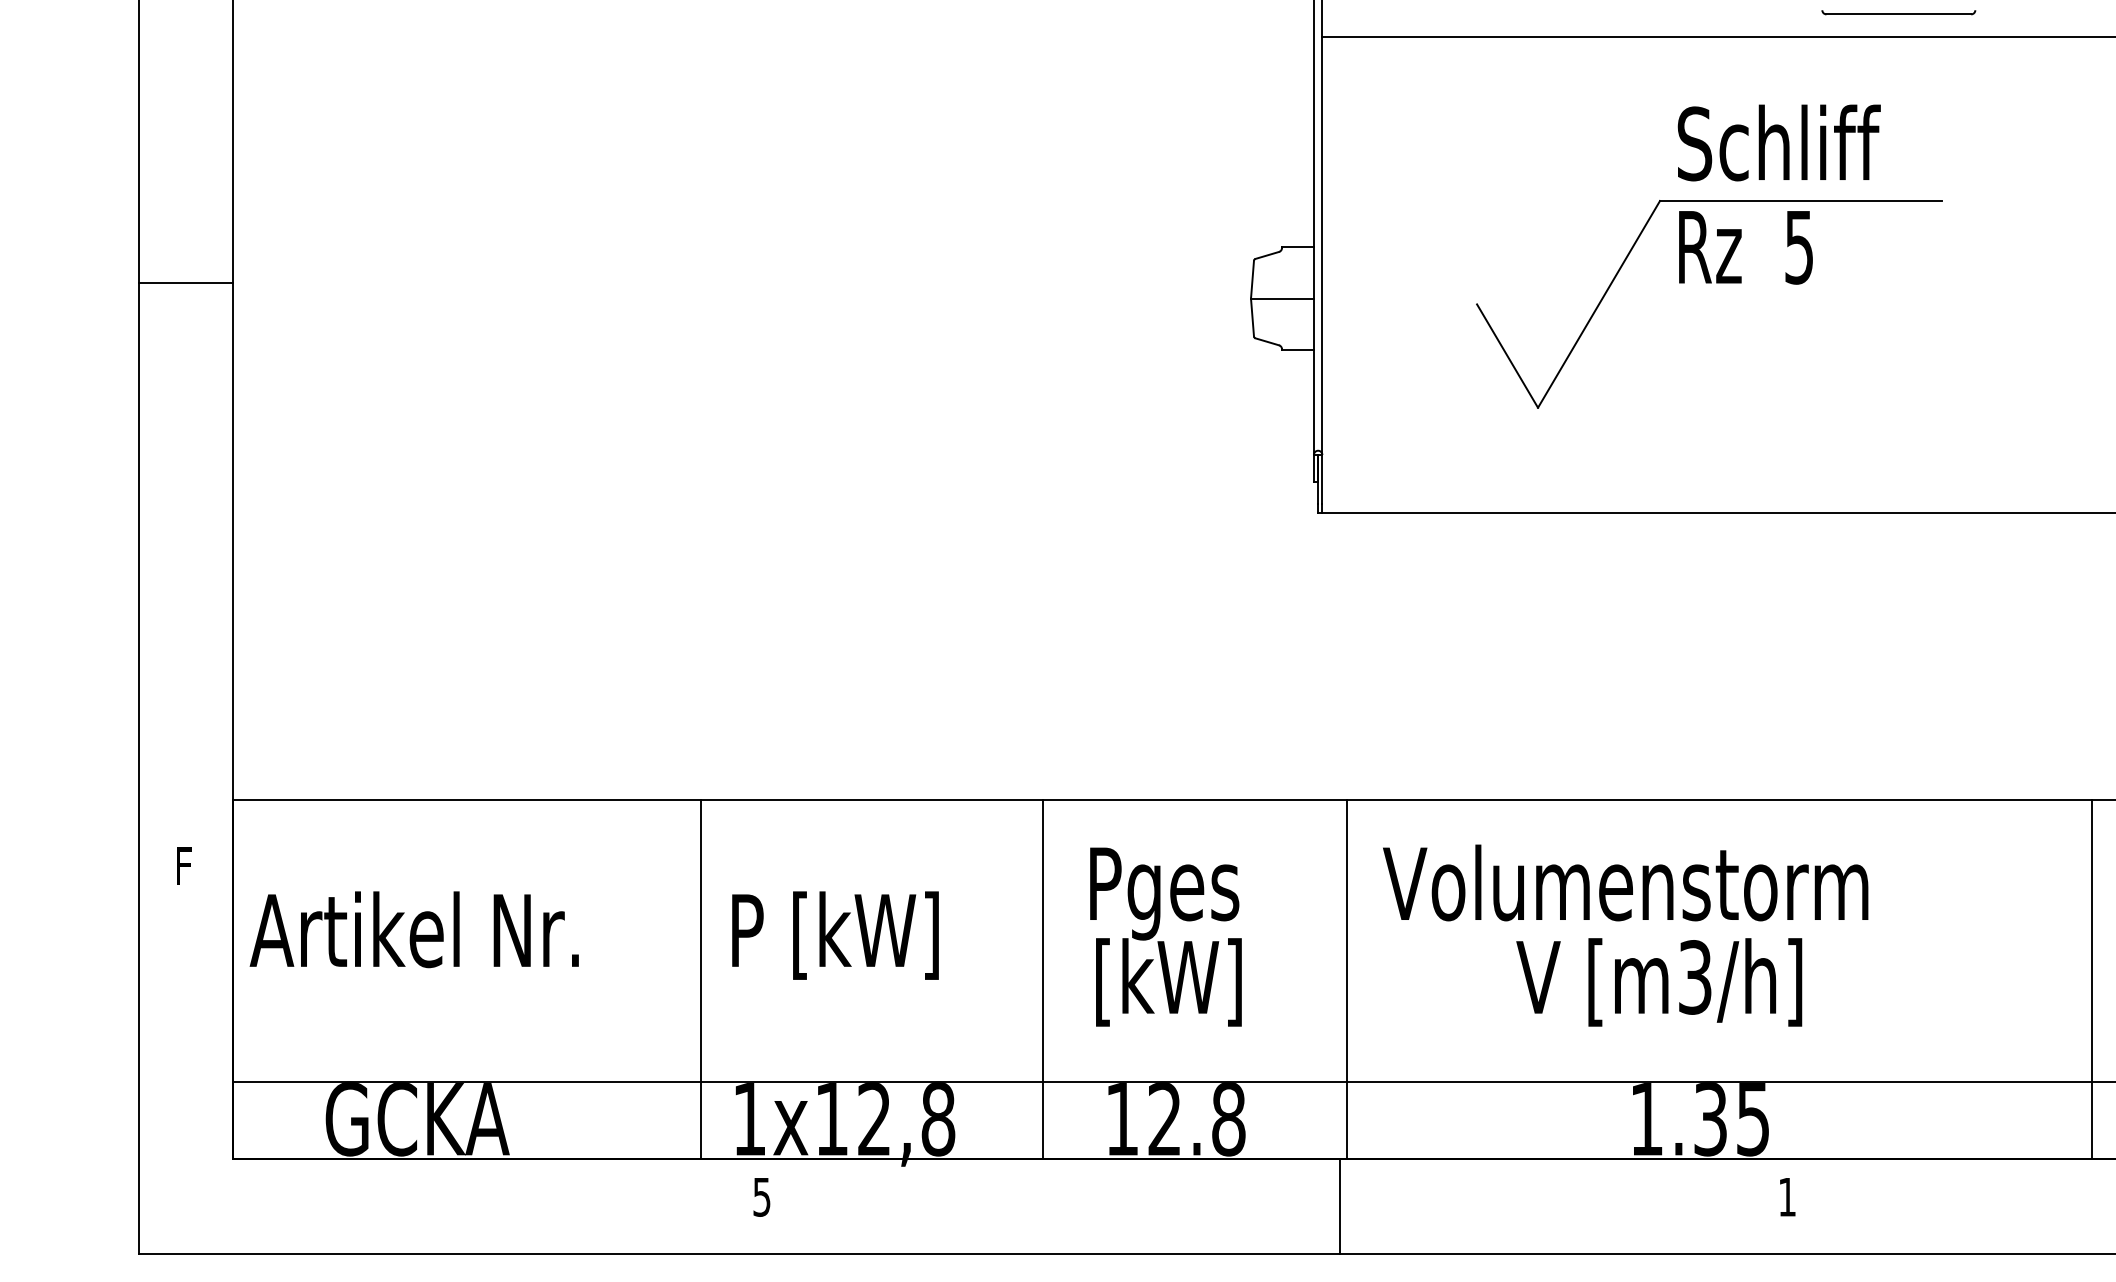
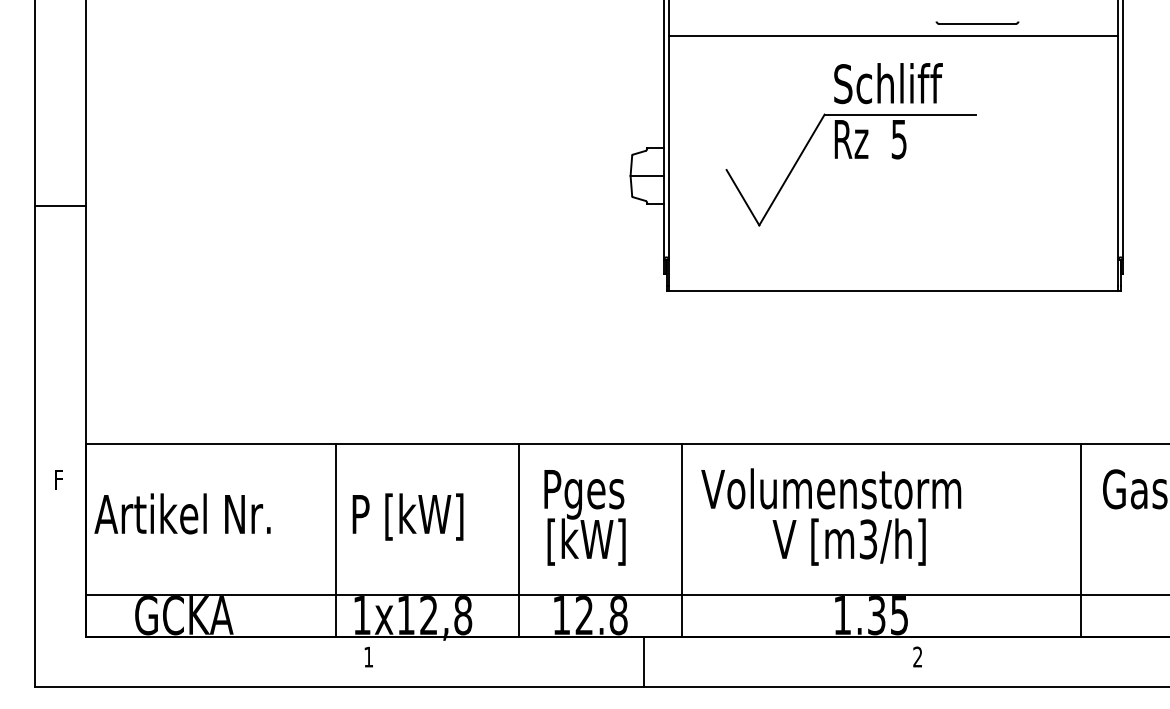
part: (1708, 256) -> (850, 144), moved
line: (186, 282) -> (60, 205), moved
text: (761, 1195) -> (368, 656), 5 -> 1
text: (1786, 1195) -> (917, 656), 1 -> 2
line: (1340, 1205) -> (644, 661), moved

